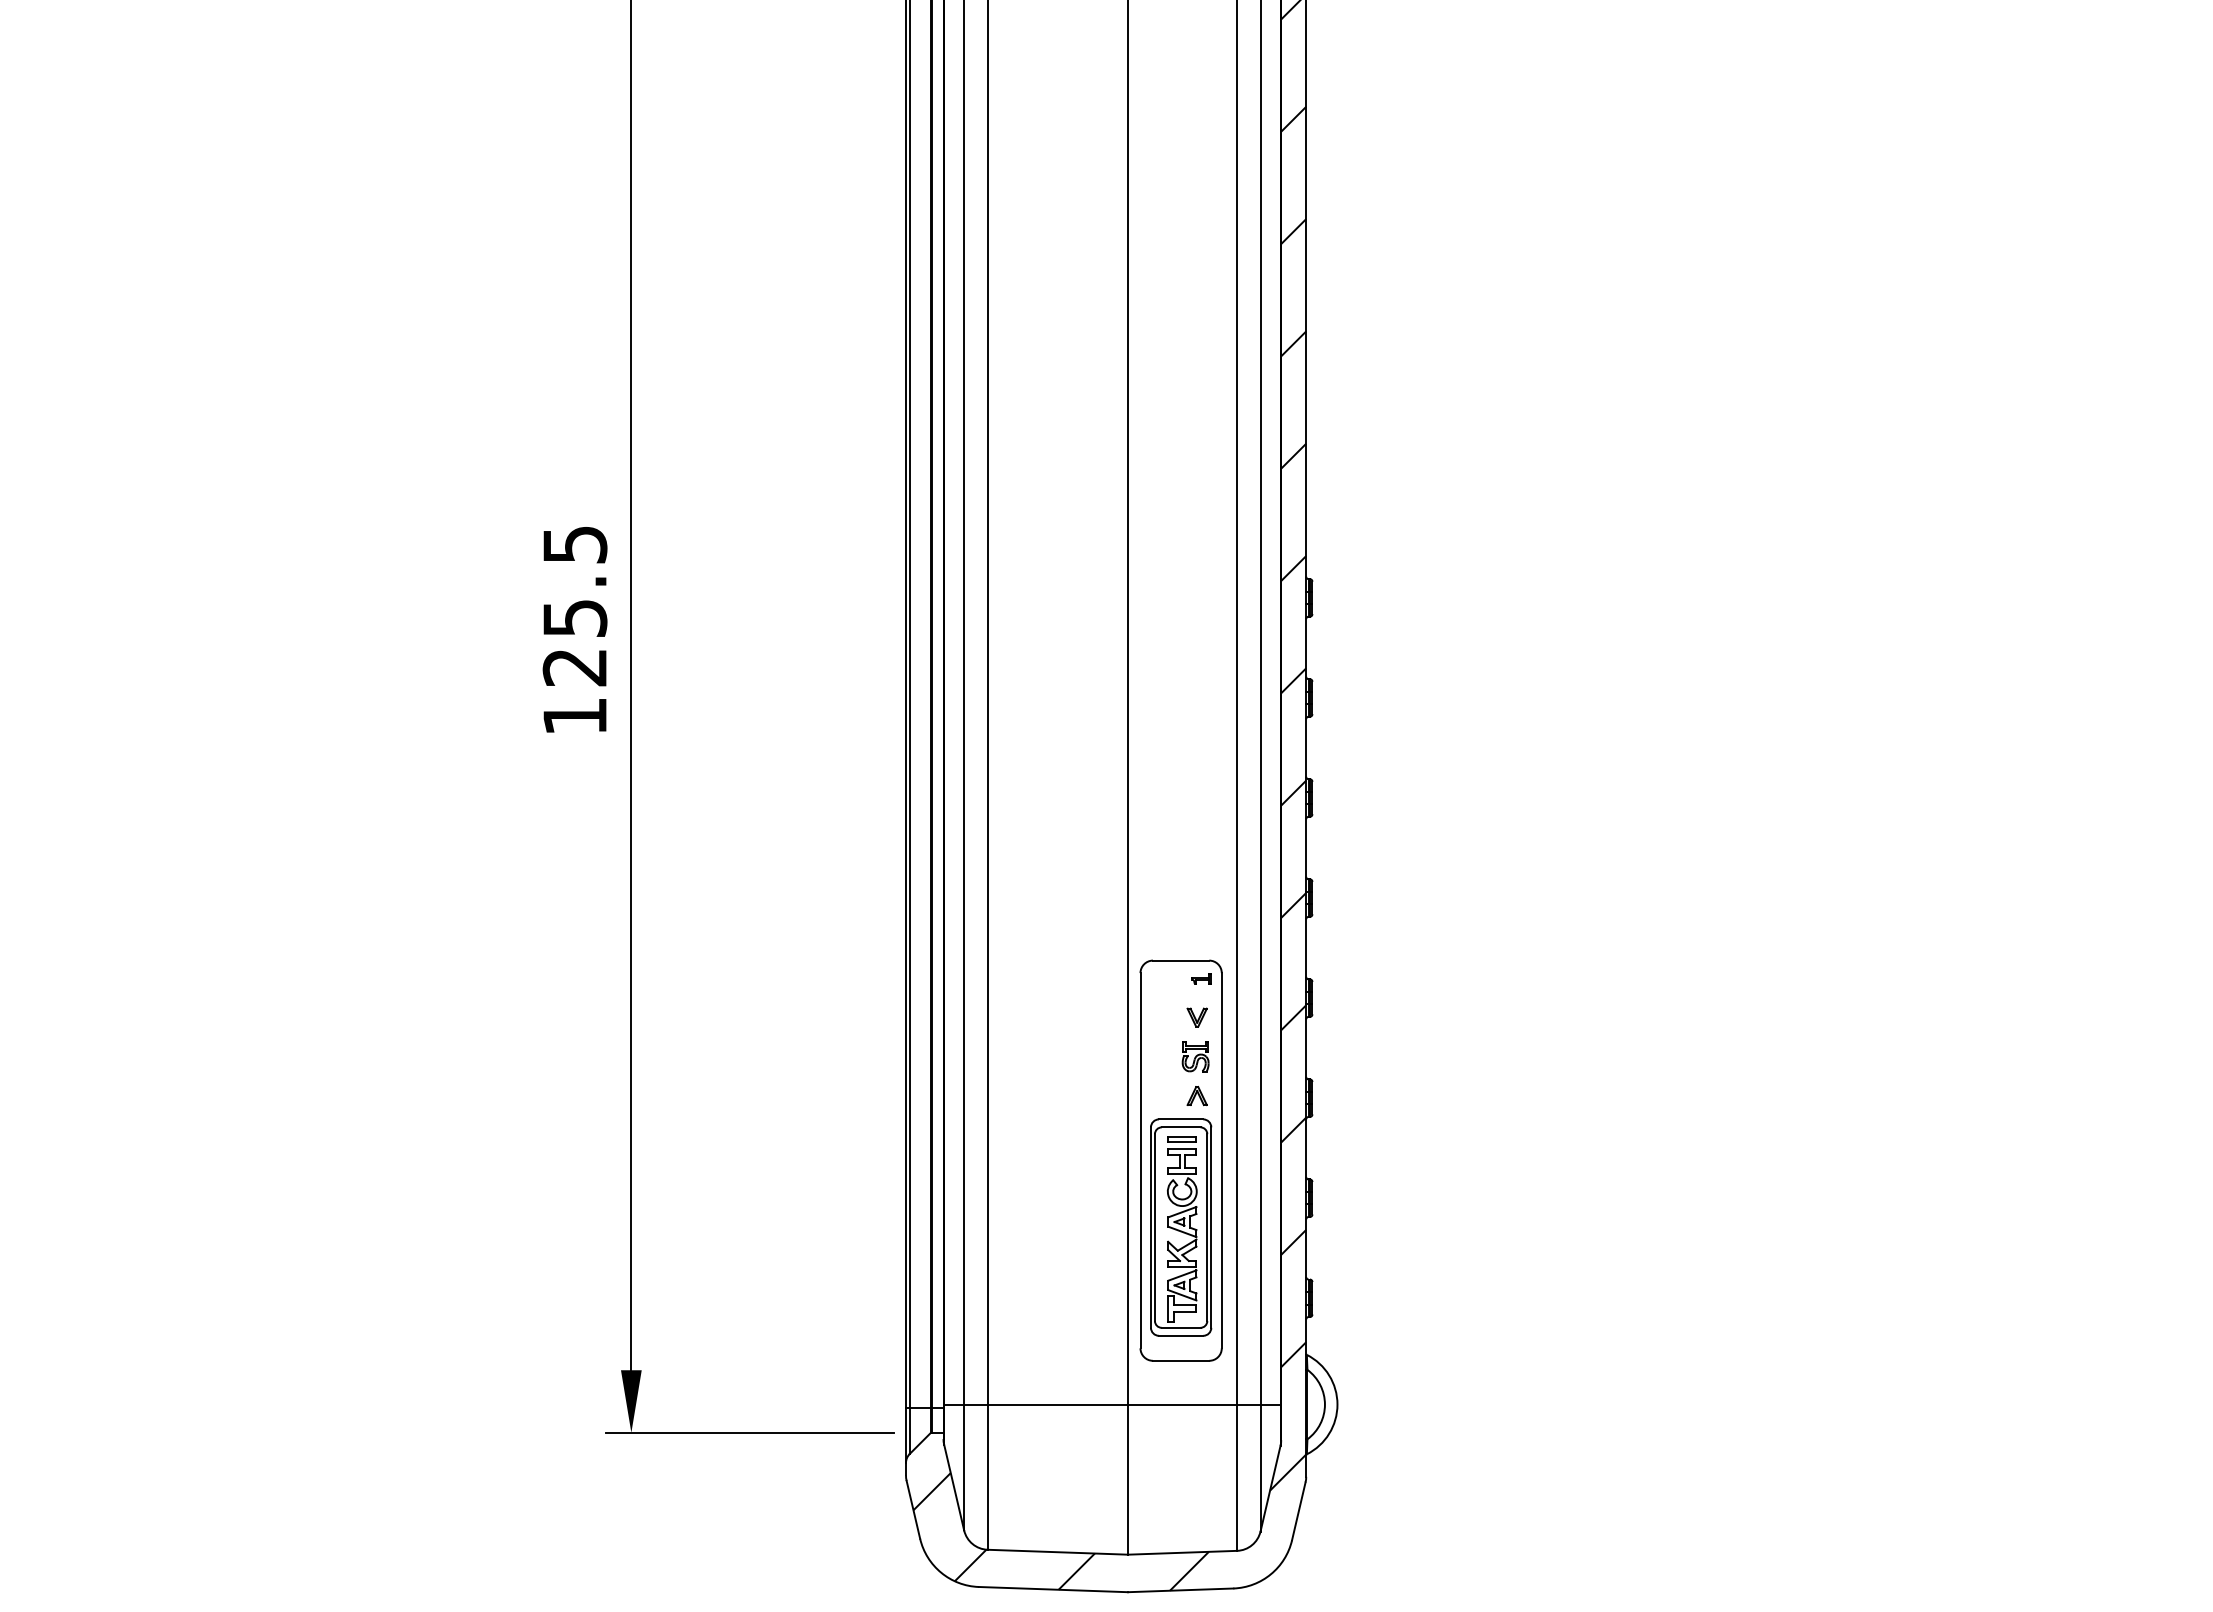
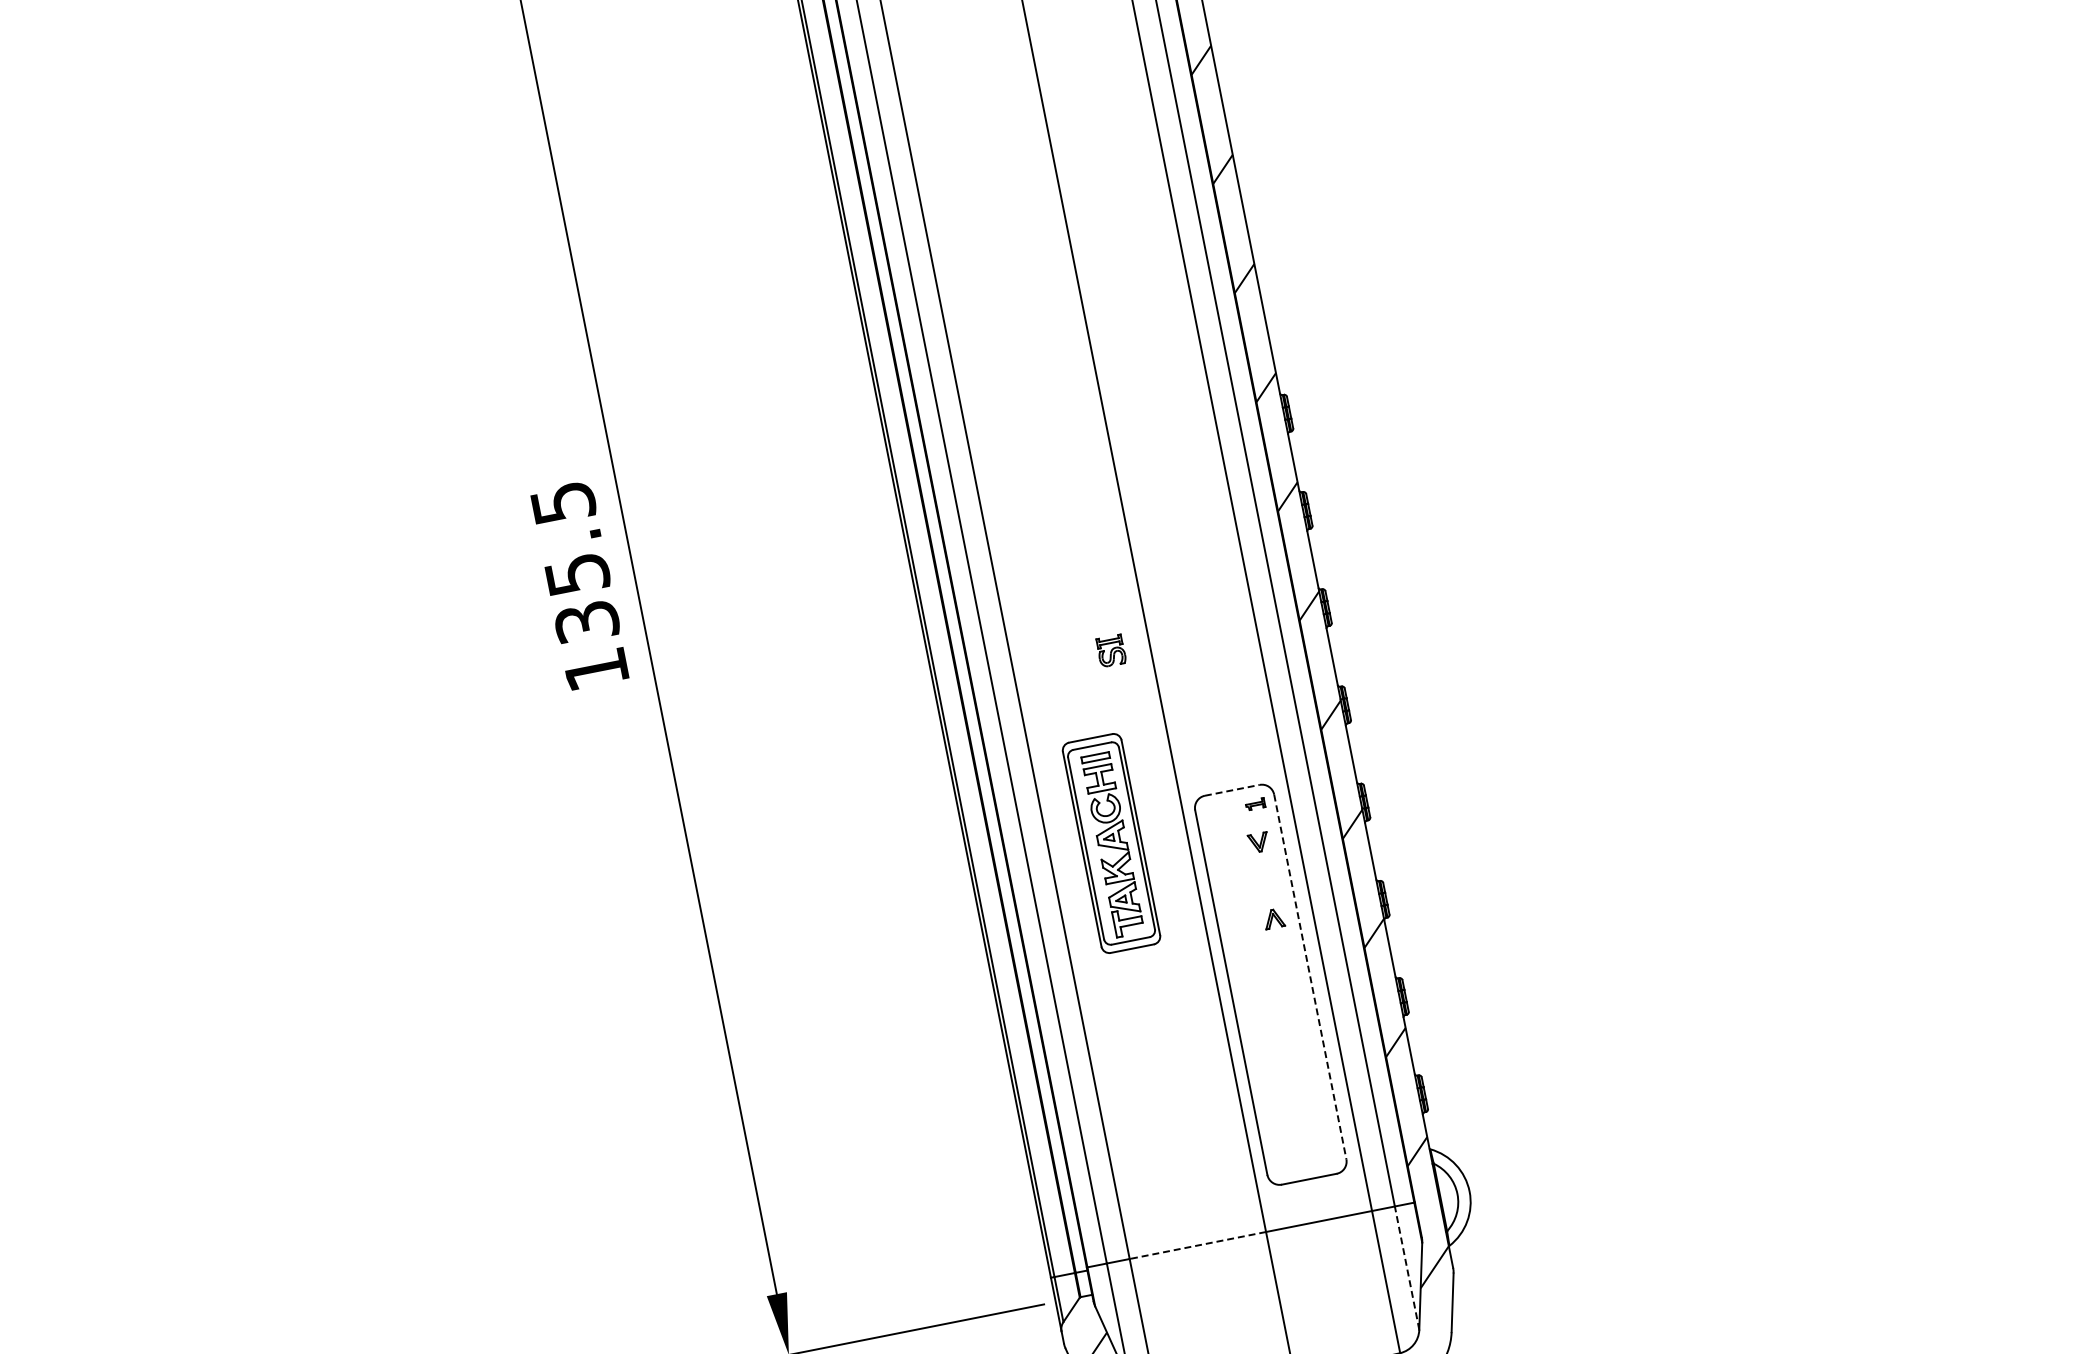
text: (574, 667) -> (586, 622), 125.5 -> 135.5
line: (1181, 960) -> (1232, 790), solid -> dashed
part: (1195, 1056) -> (1111, 650), moved
line: (1221, 1160) -> (1309, 976), solid -> dashed
part: (1181, 1227) -> (1111, 843), moved
line: (1057, 1404) -> (1197, 1245), solid -> dashed
line: (1260, 1467) -> (1406, 1267), solid -> dashed

